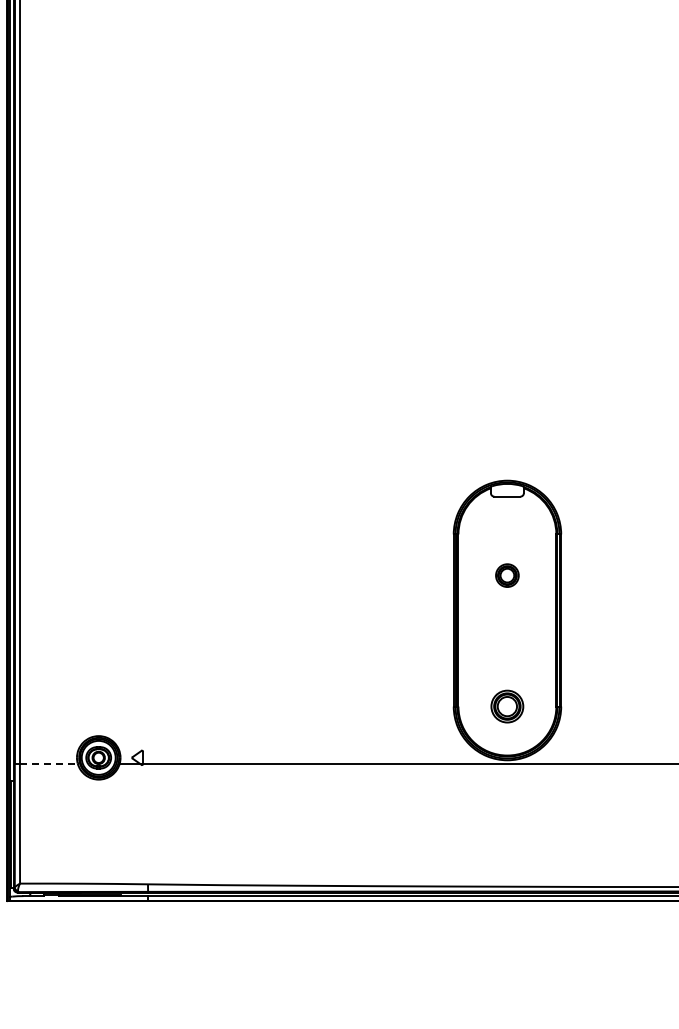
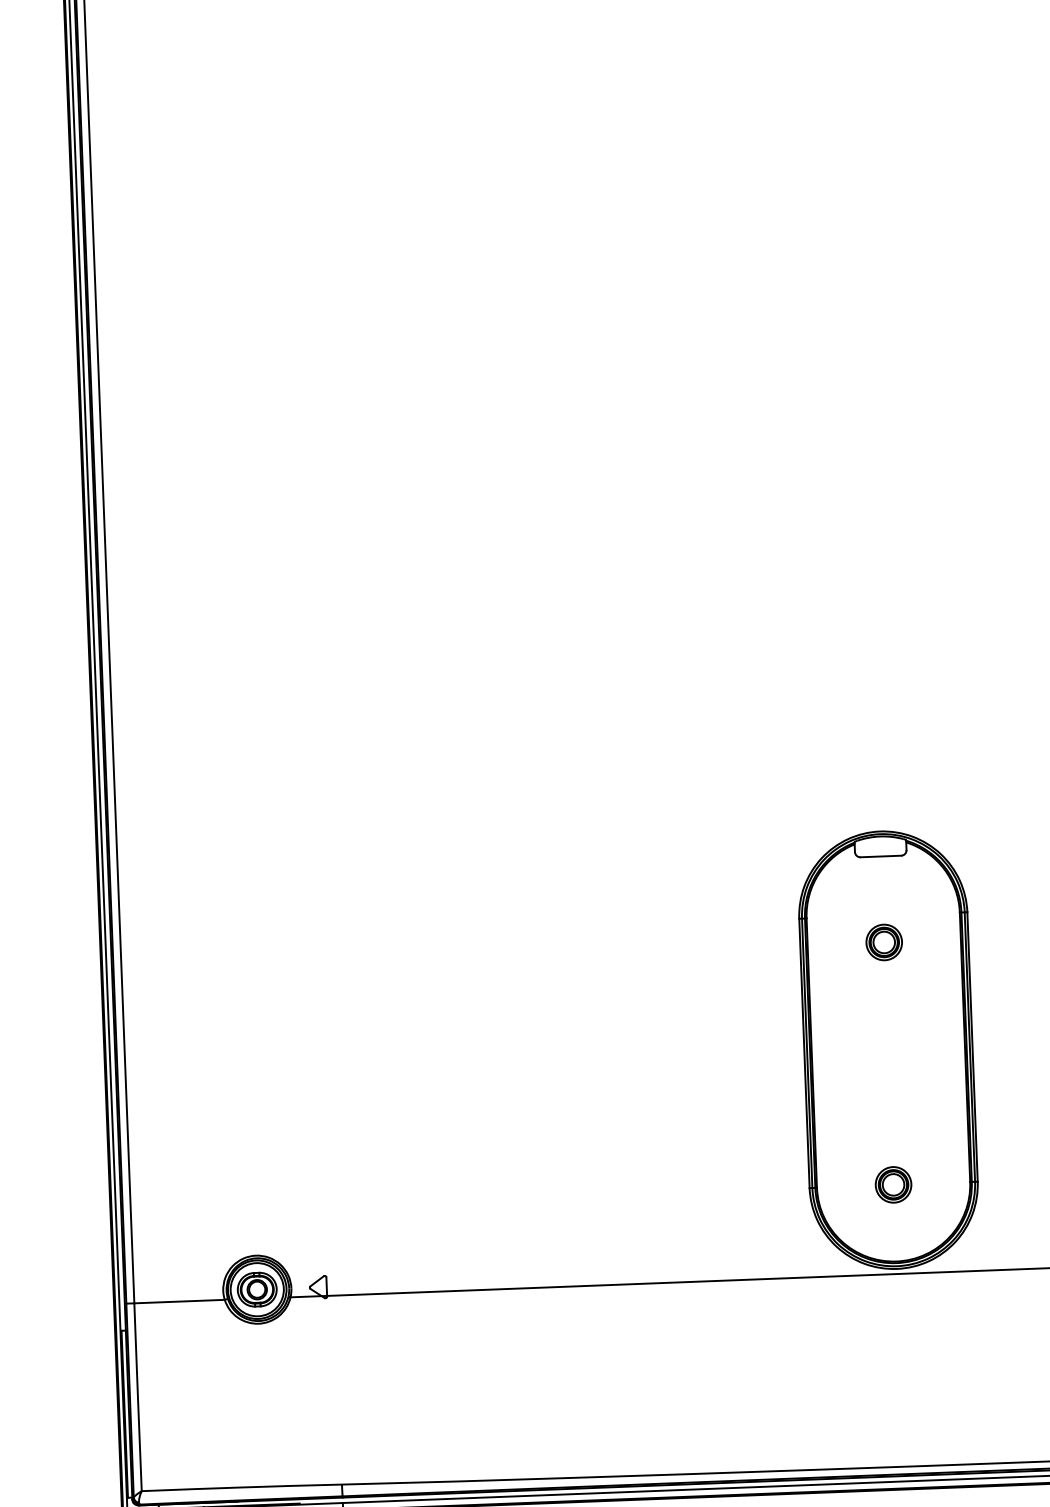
part: (507, 575) -> (884, 942), moved
part: (507, 706) -> (893, 1184), size x0.71
line: (48, 763) -> (179, 1301), dashed -> solid

